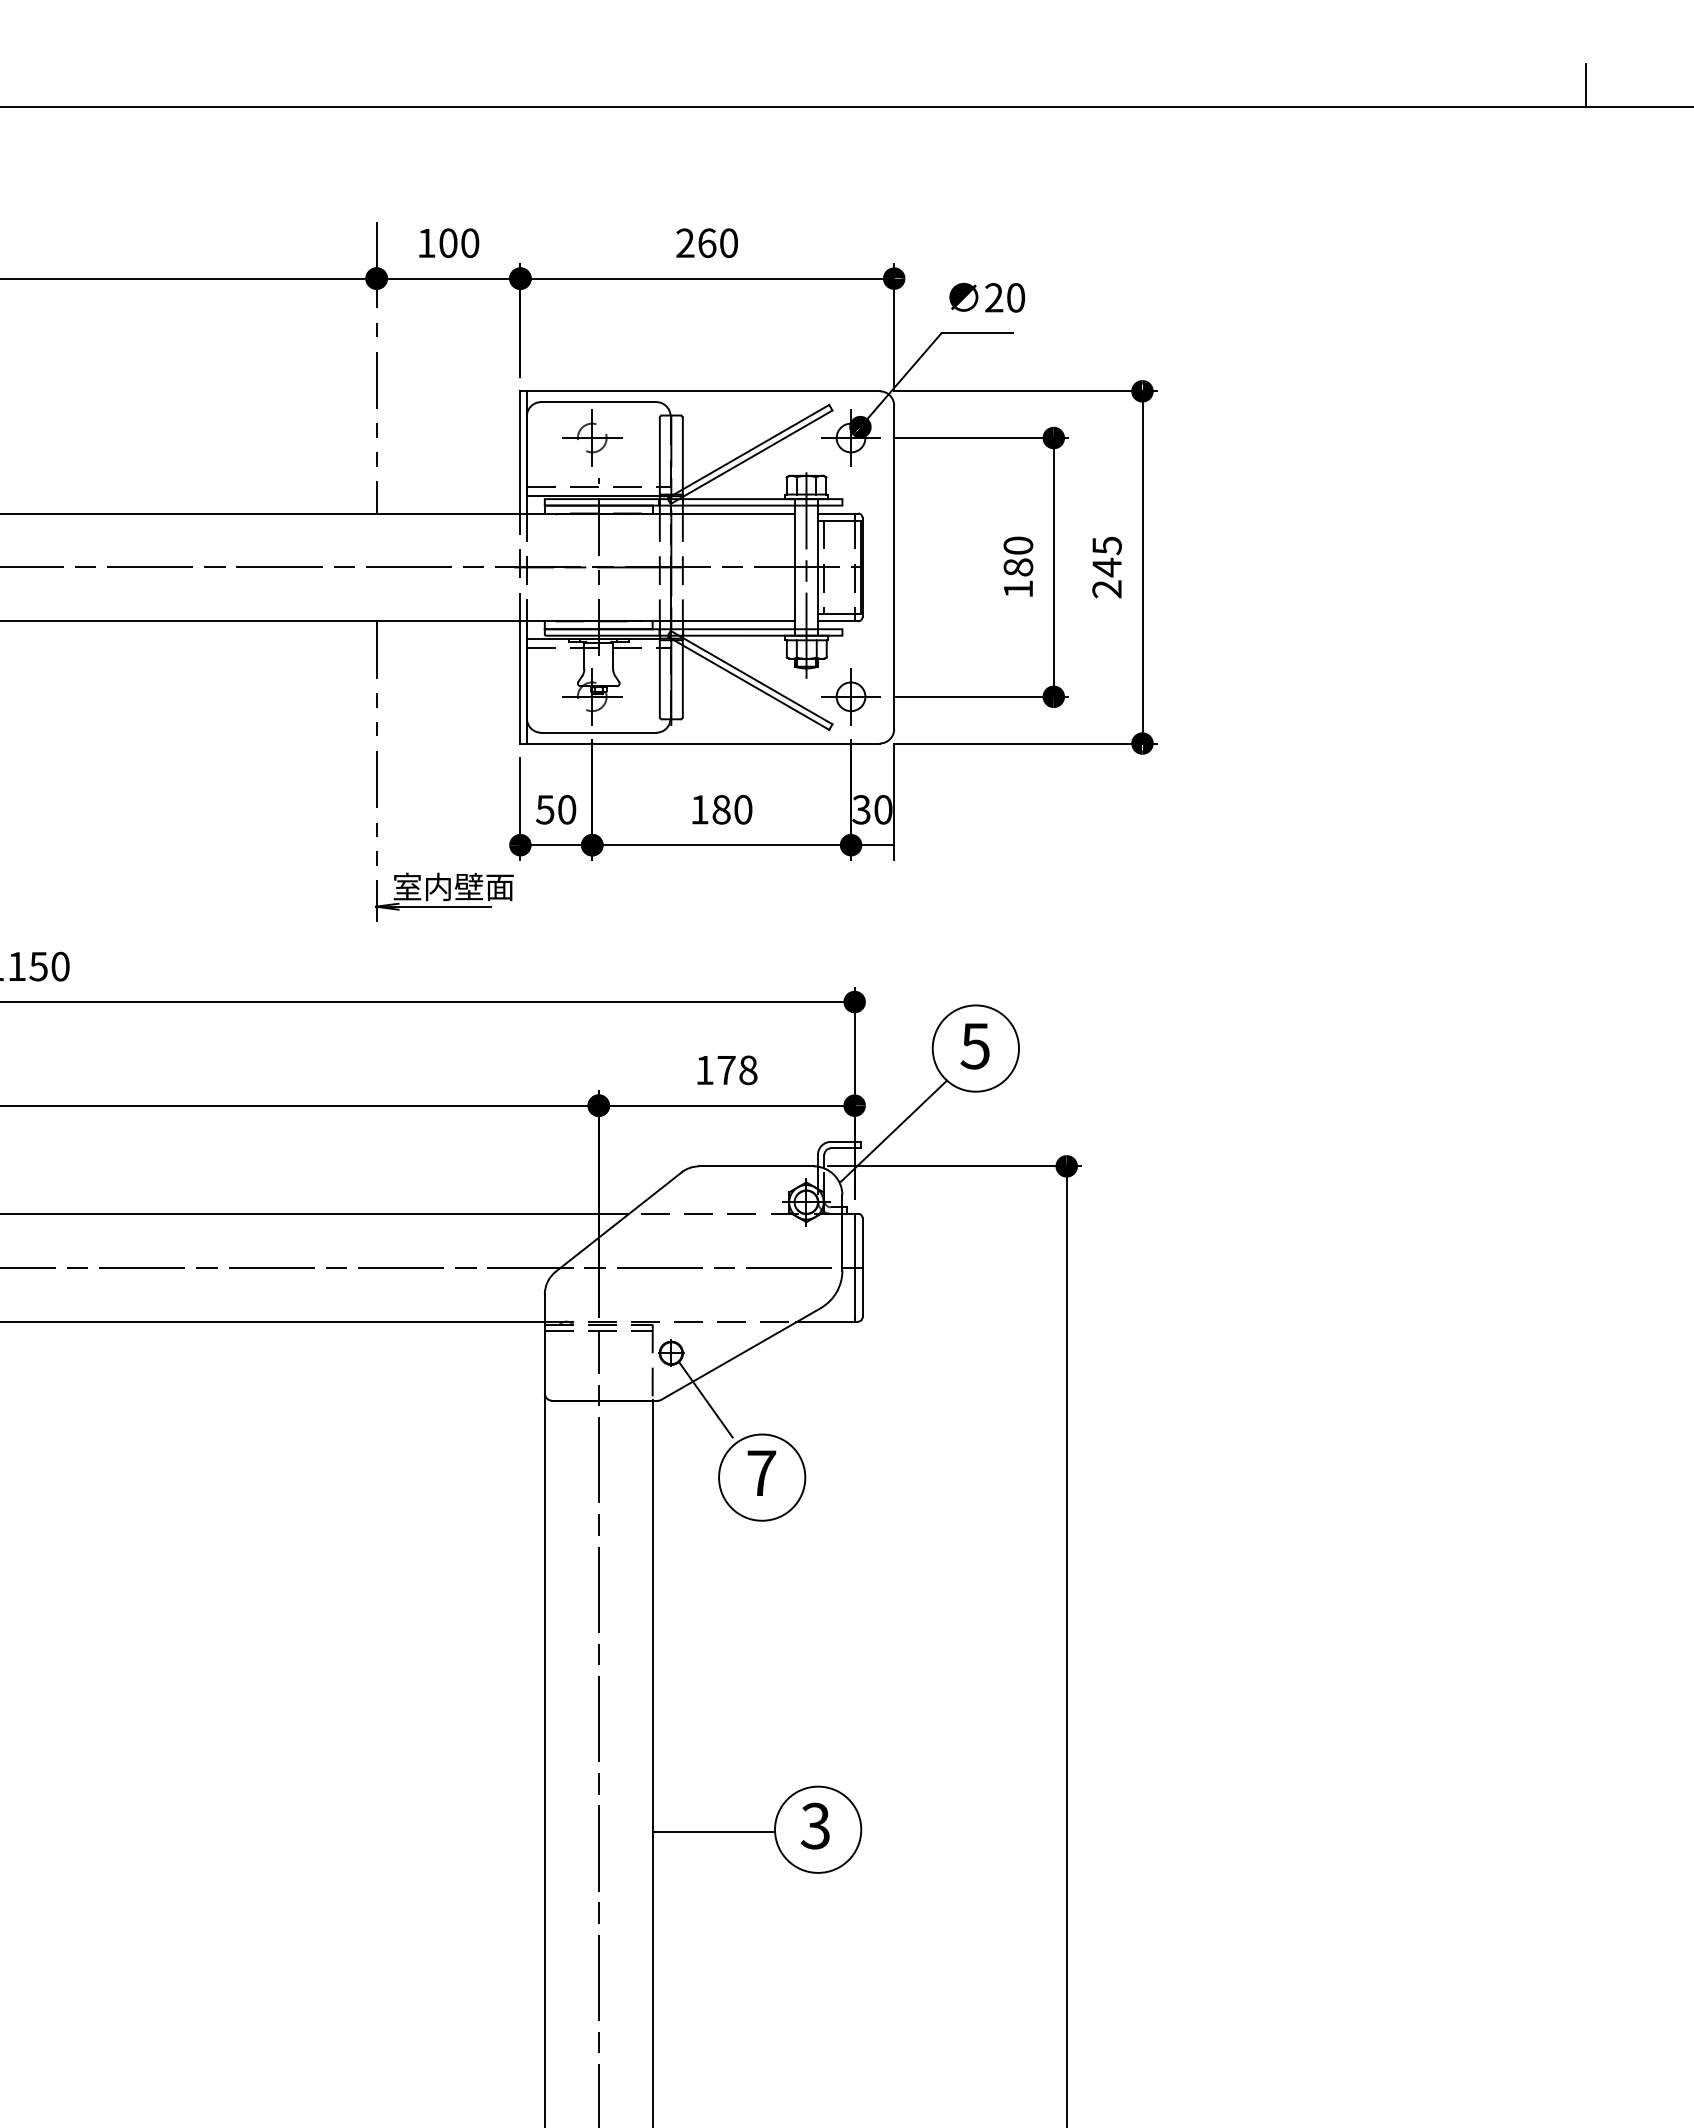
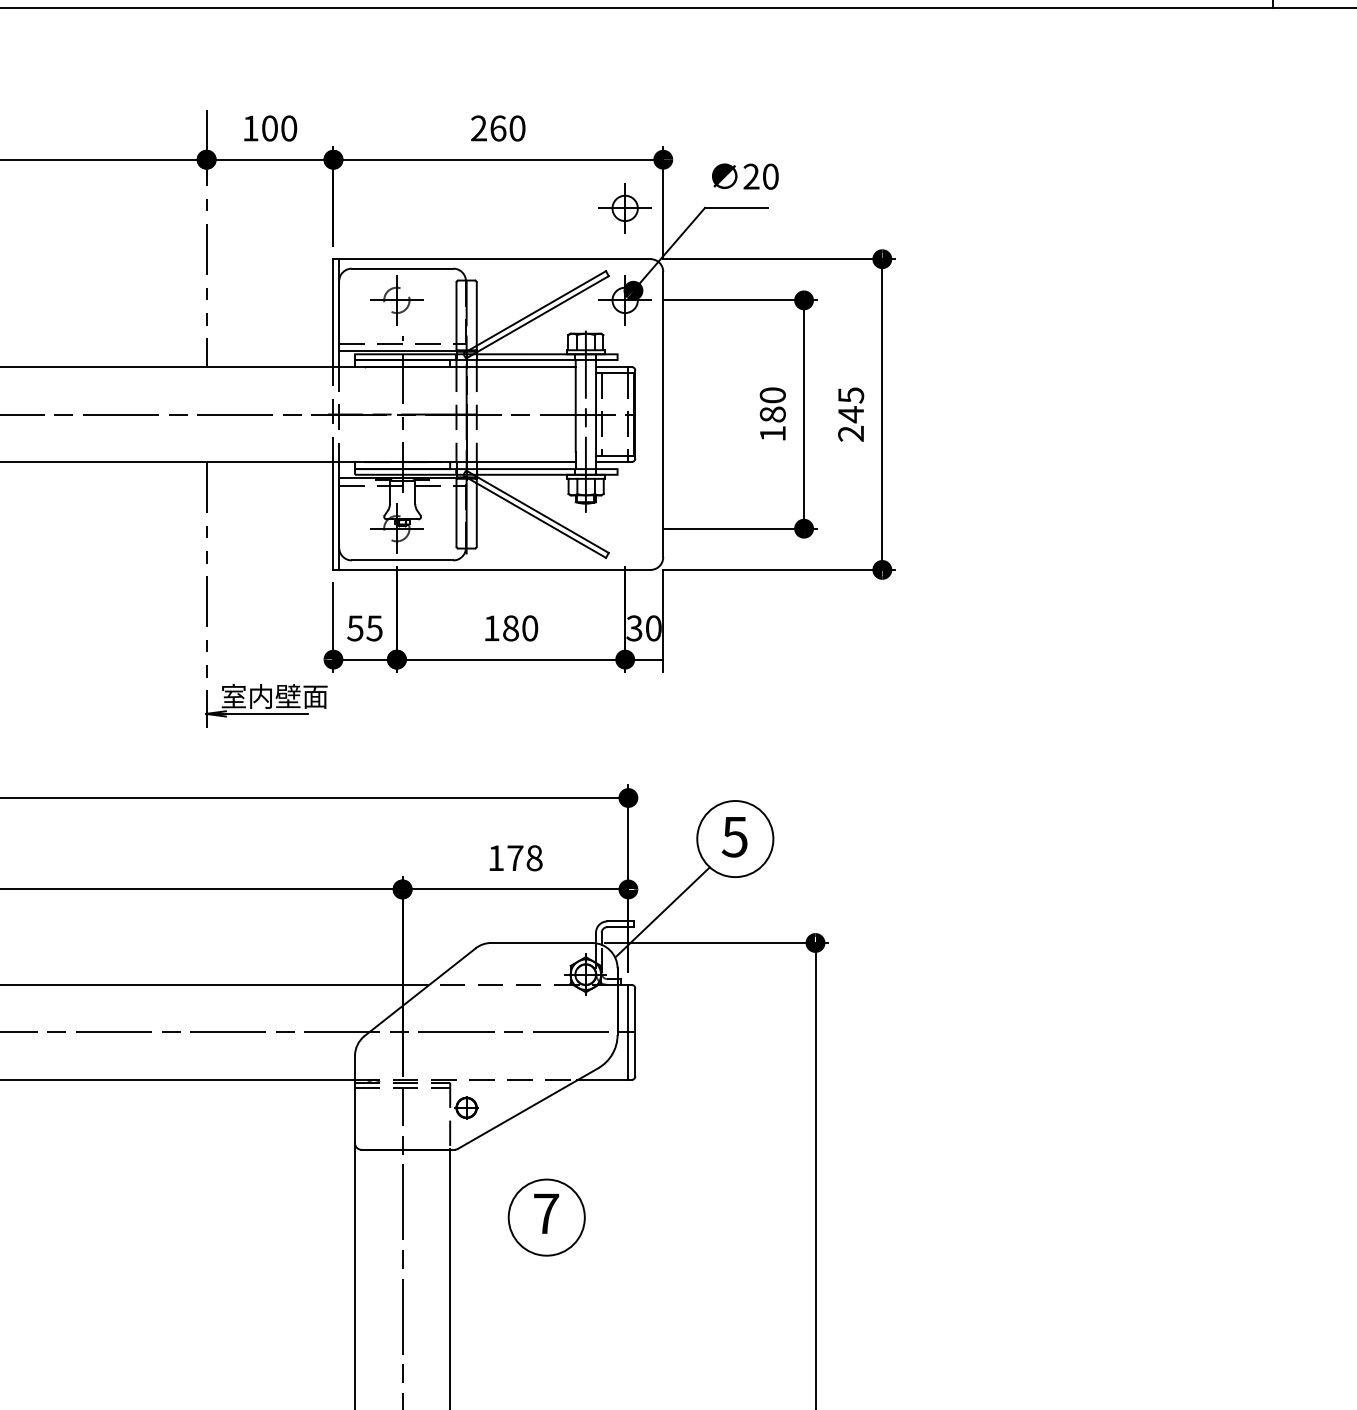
part: (850, 696) -> (624, 208), moved
text: (566, 809) -> (374, 628), 50 -> 55
line: (705, 1399) -> (496, 1148), removed

